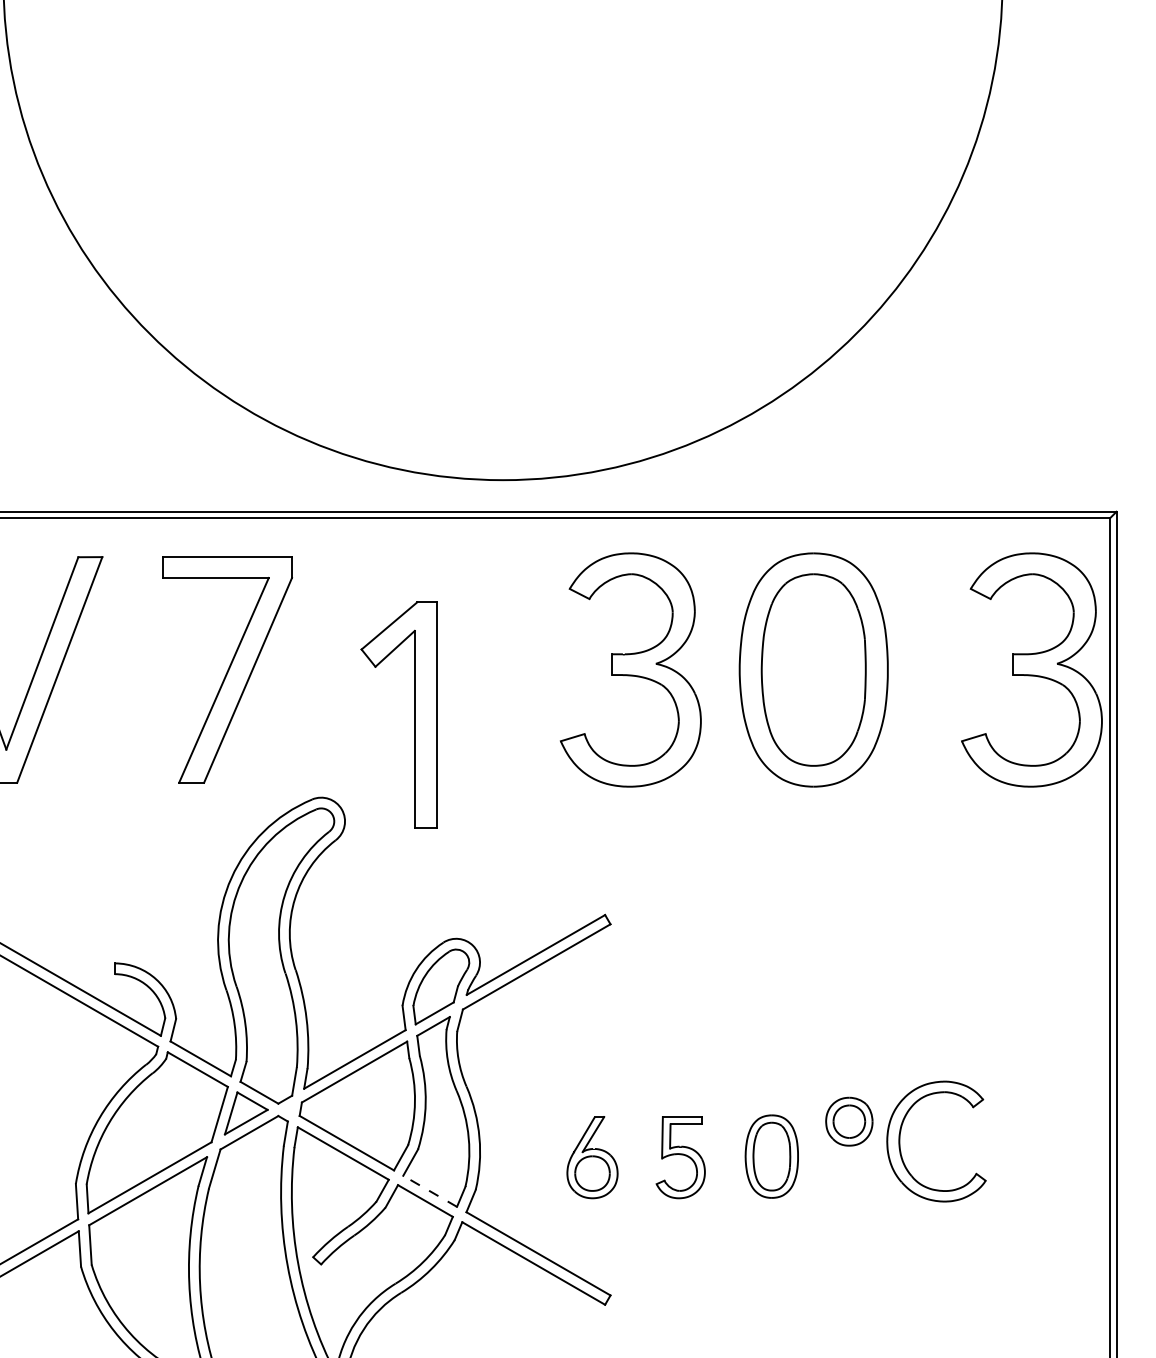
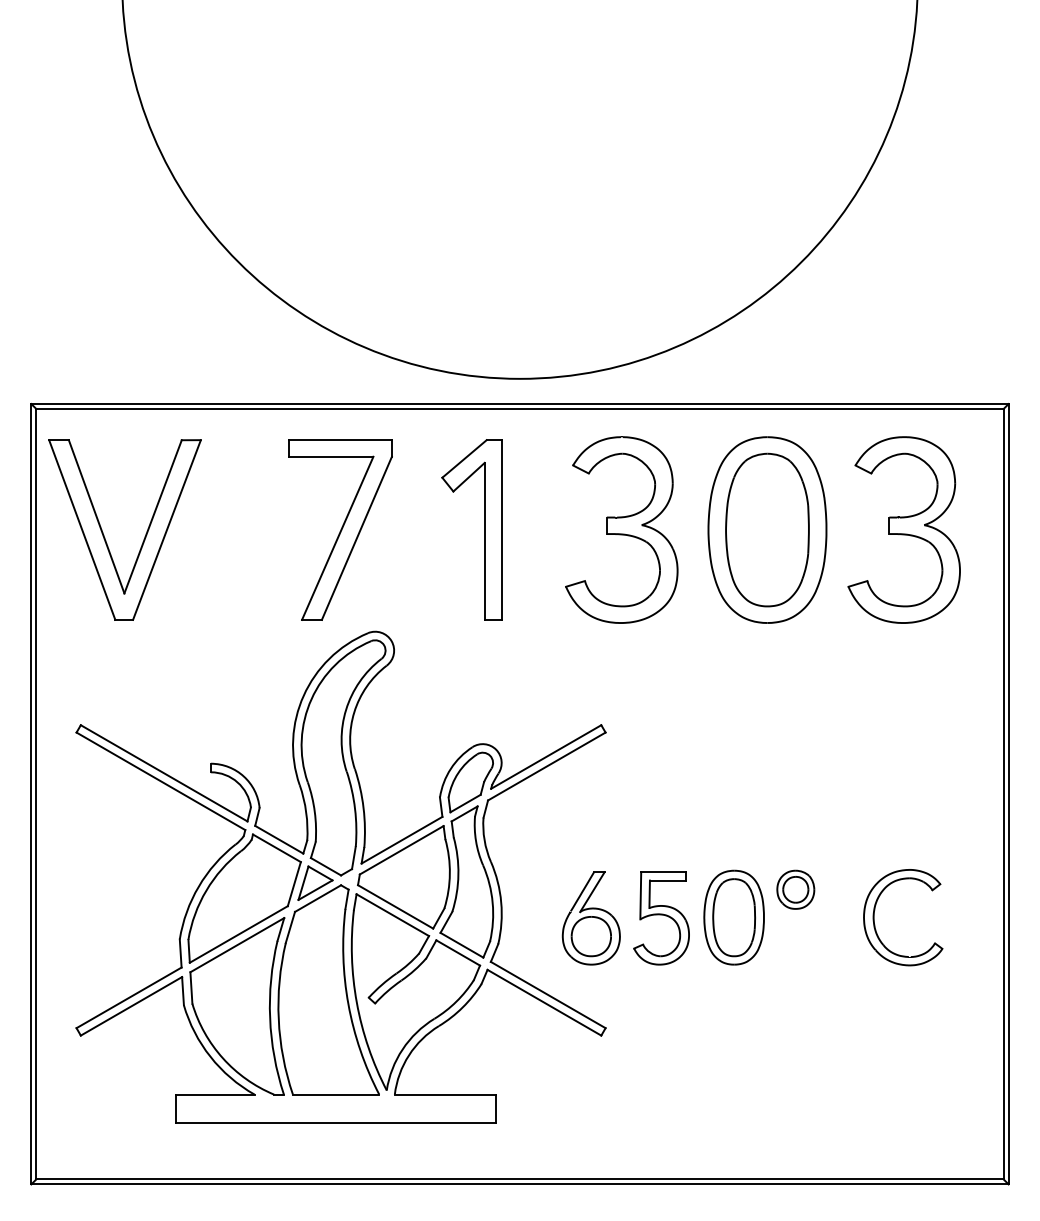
part: (227, 669) -> (340, 529), moved
part: (1031, 669) -> (903, 529), moved
part: (414, 714) -> (484, 529), moved
part: (901, 1132) -> (875, 910), moved
part: (771, 1156) -> (733, 917), size x1.43
part: (591, 1157) -> (590, 918), size x1.43
part: (680, 1157) -> (661, 918), size x1.43
line: (429, 1191) -> (461, 945), dashed -> solid

